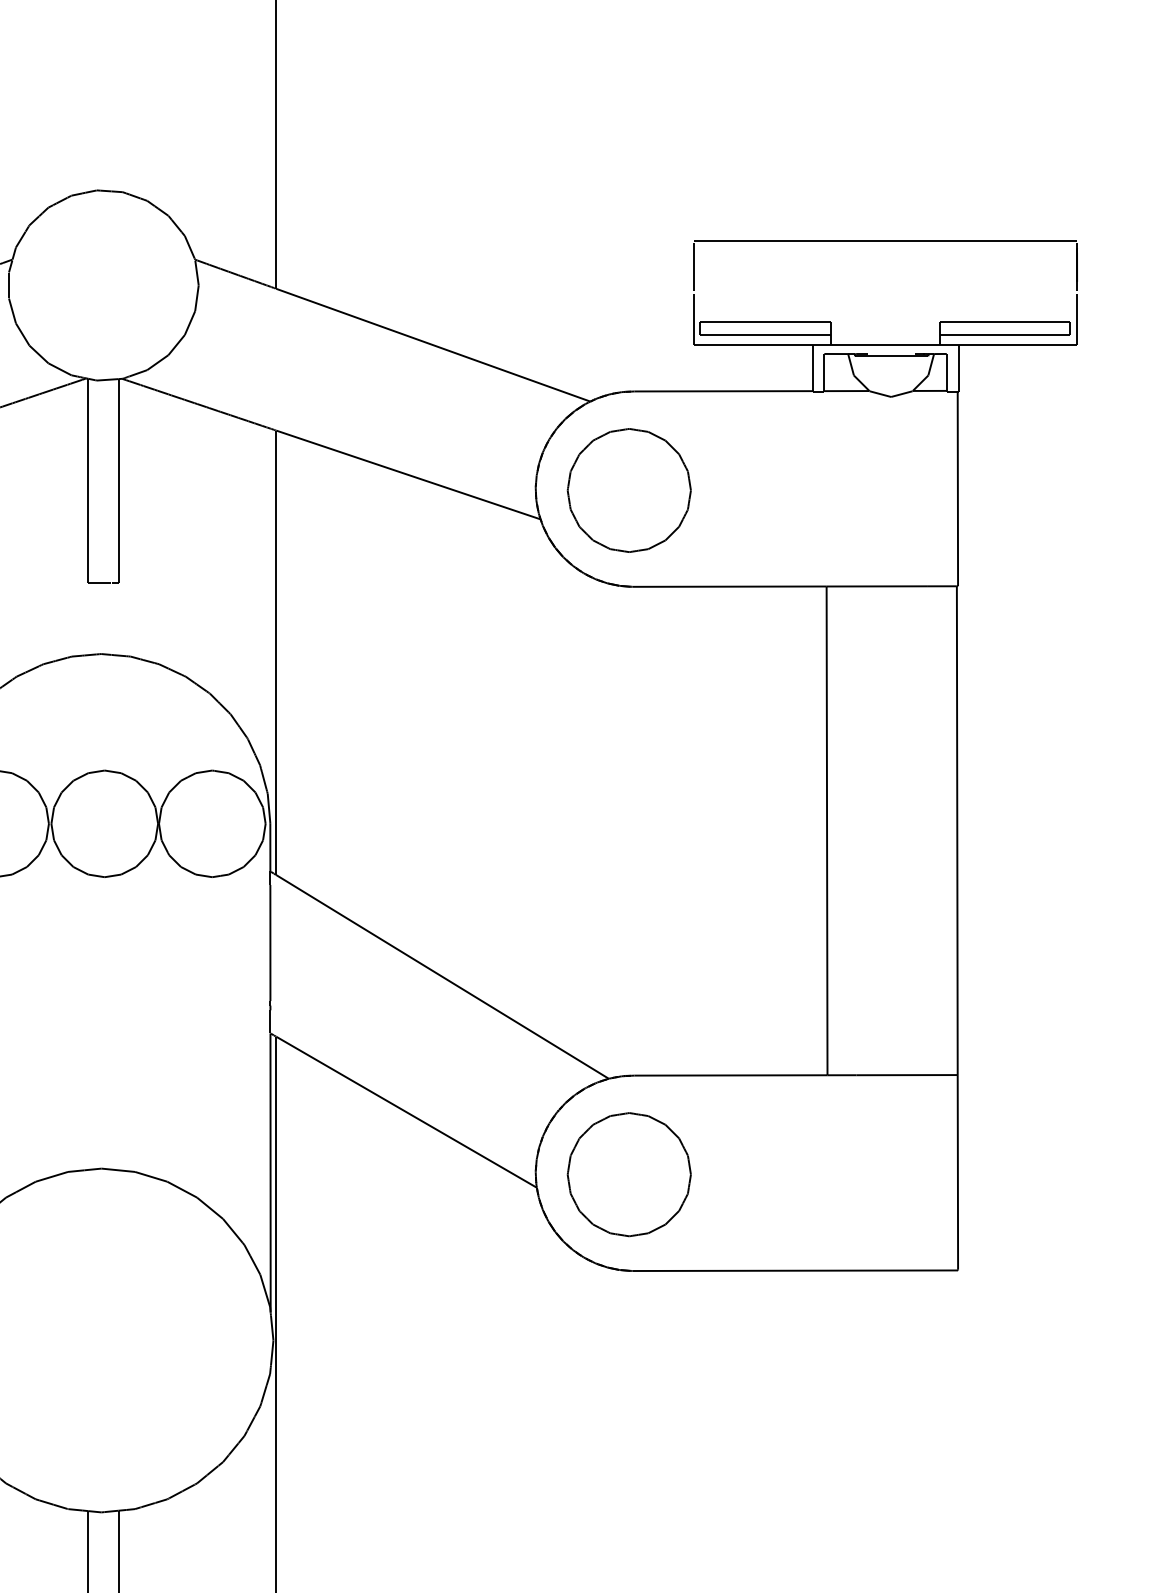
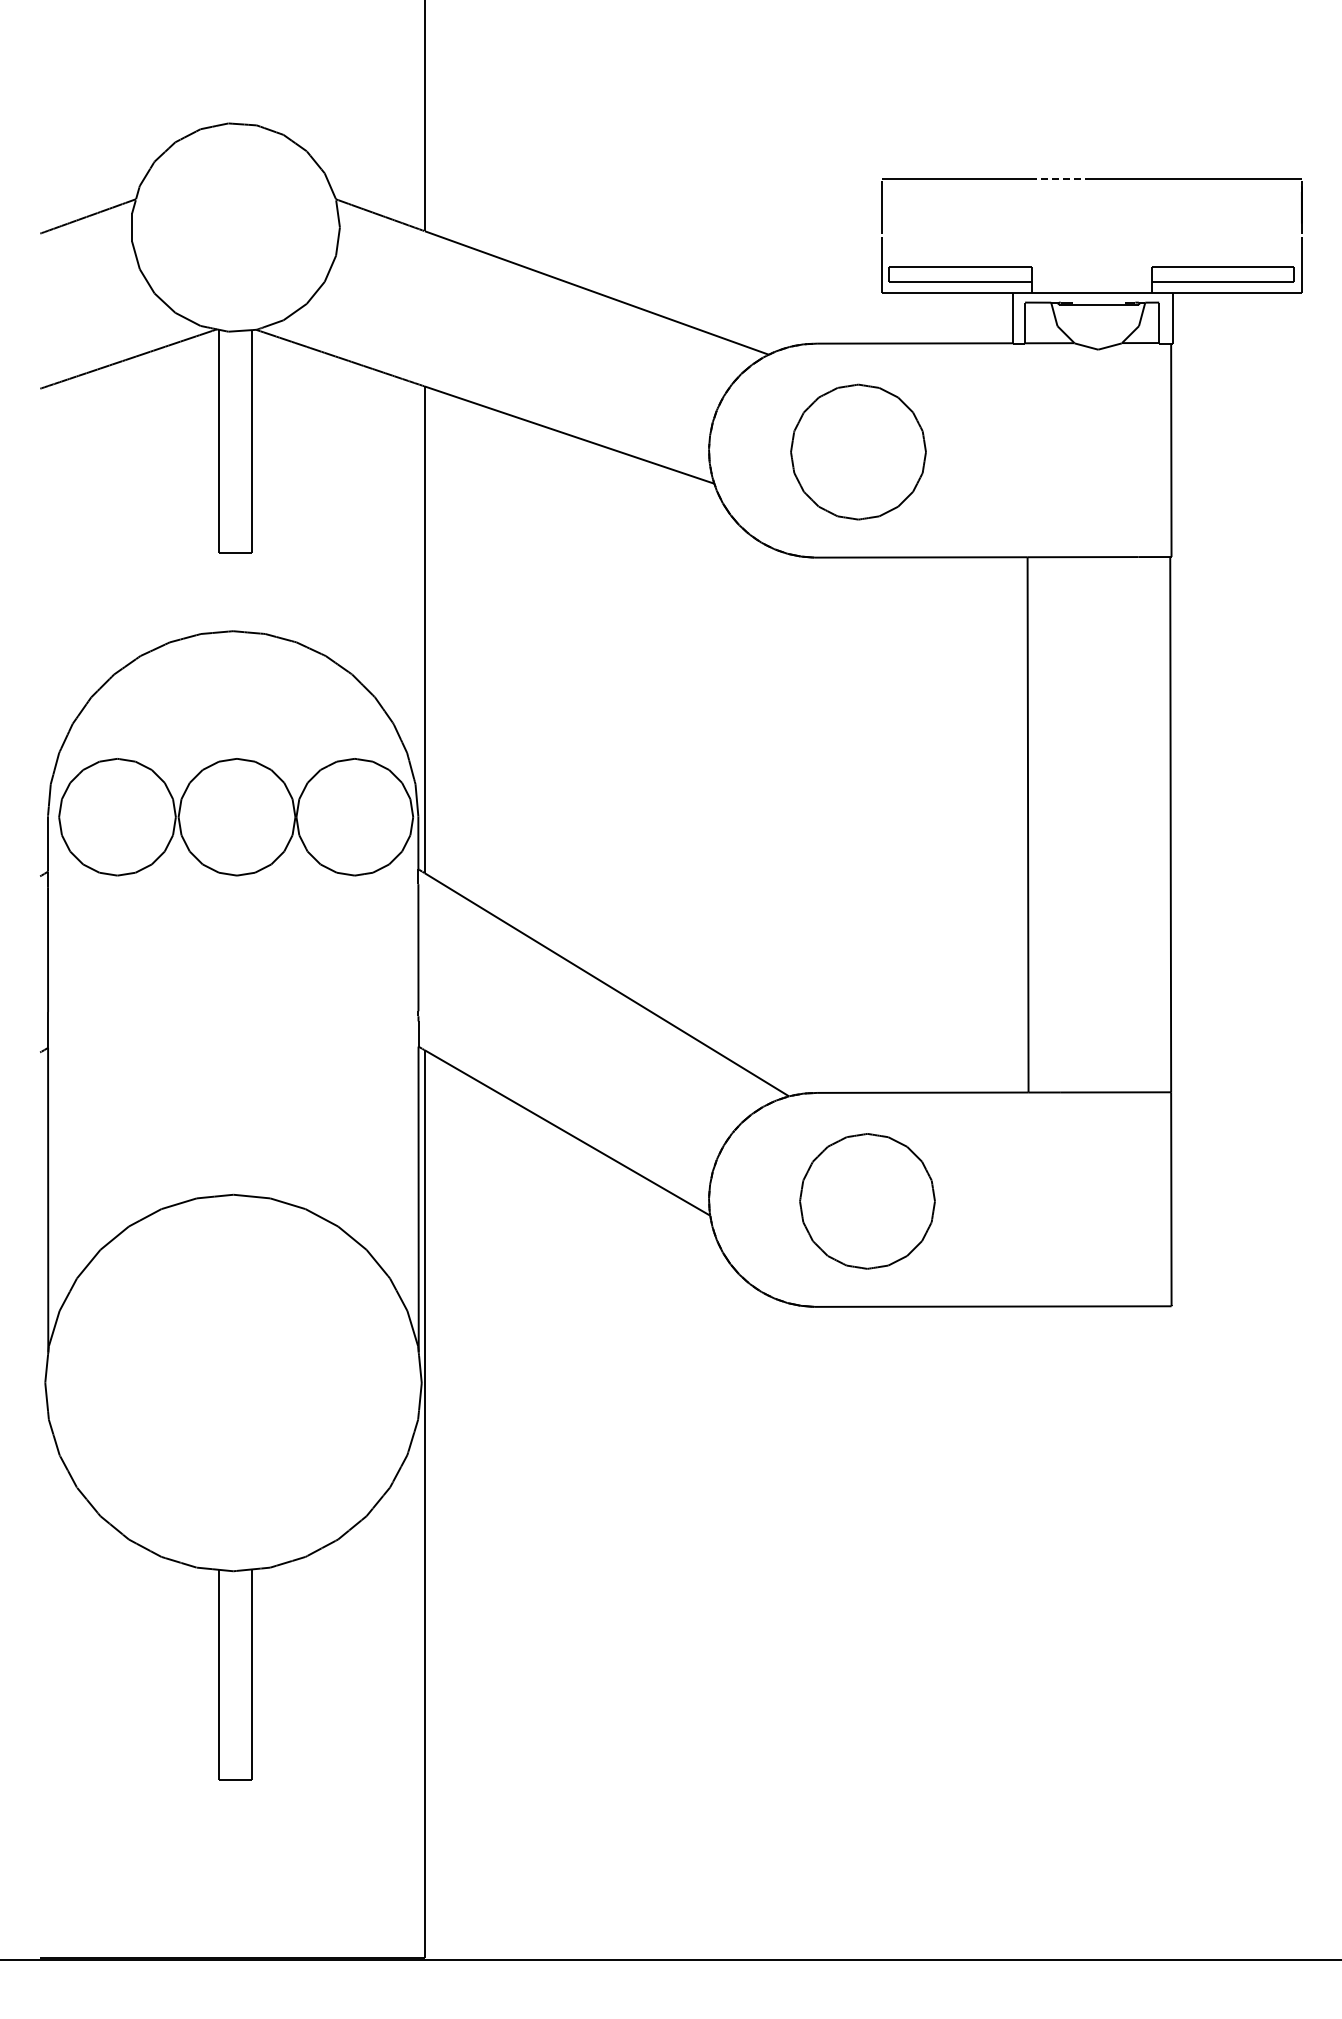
line: (857, 240) -> (1061, 178), solid -> dashed
part: (629, 489) -> (858, 451), moved
part: (629, 1174) -> (867, 1201), moved

